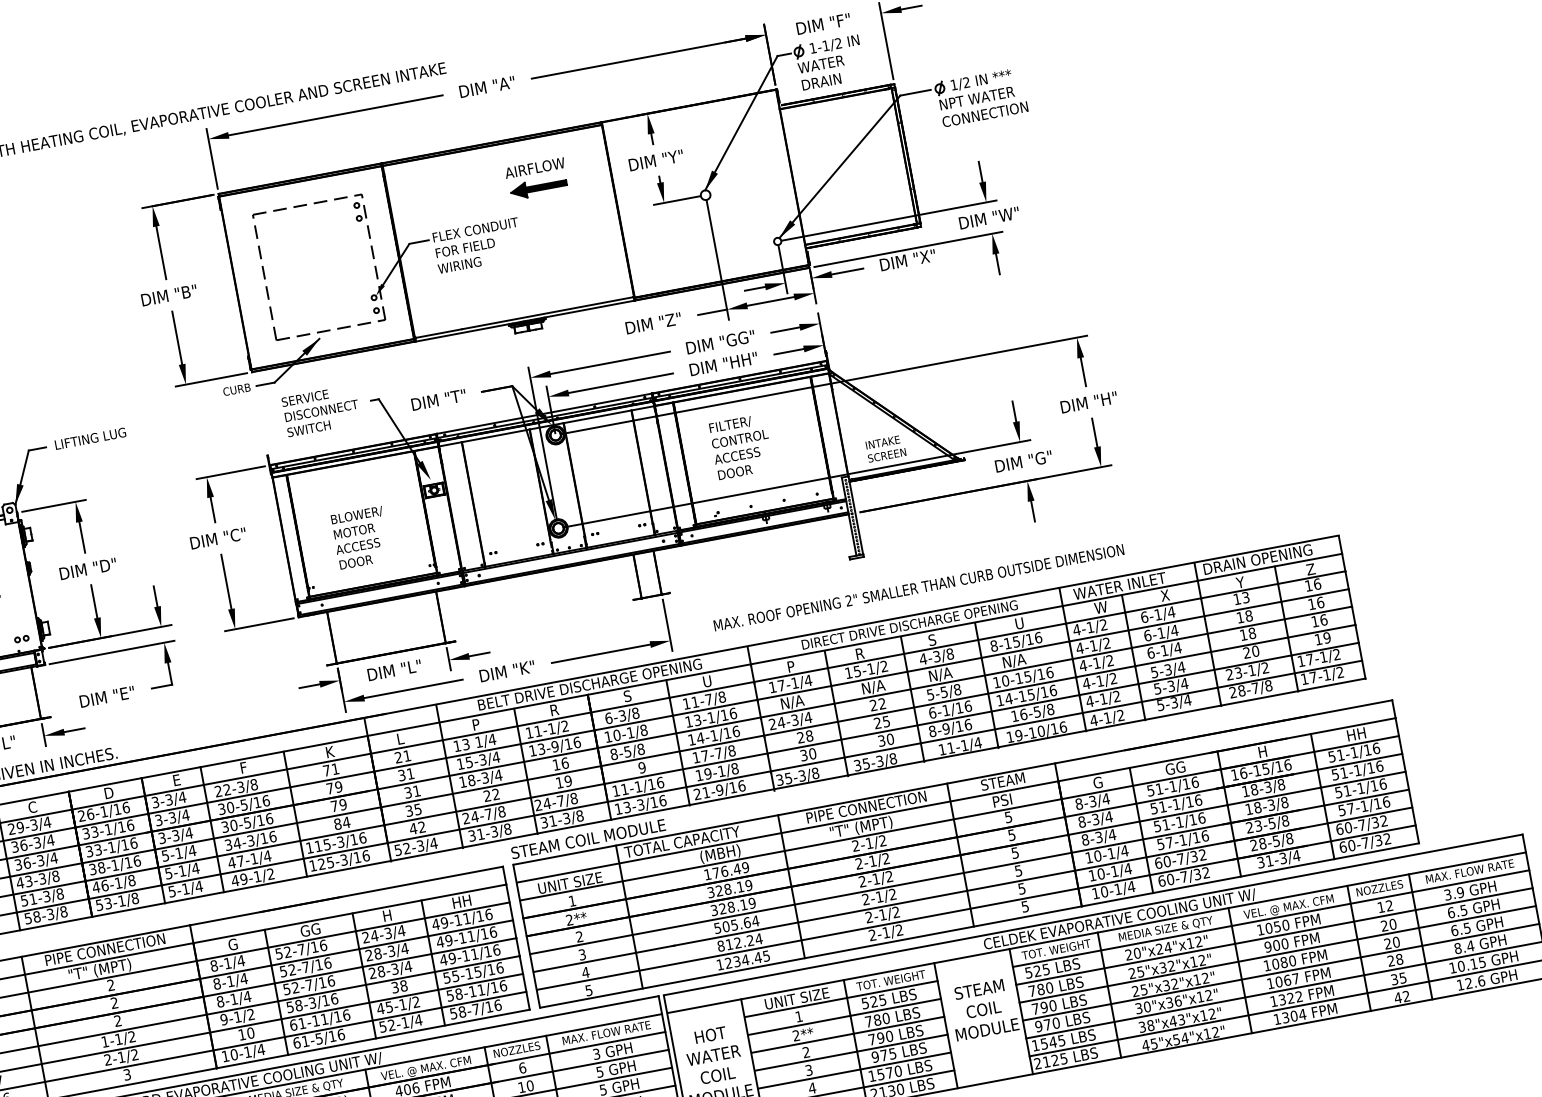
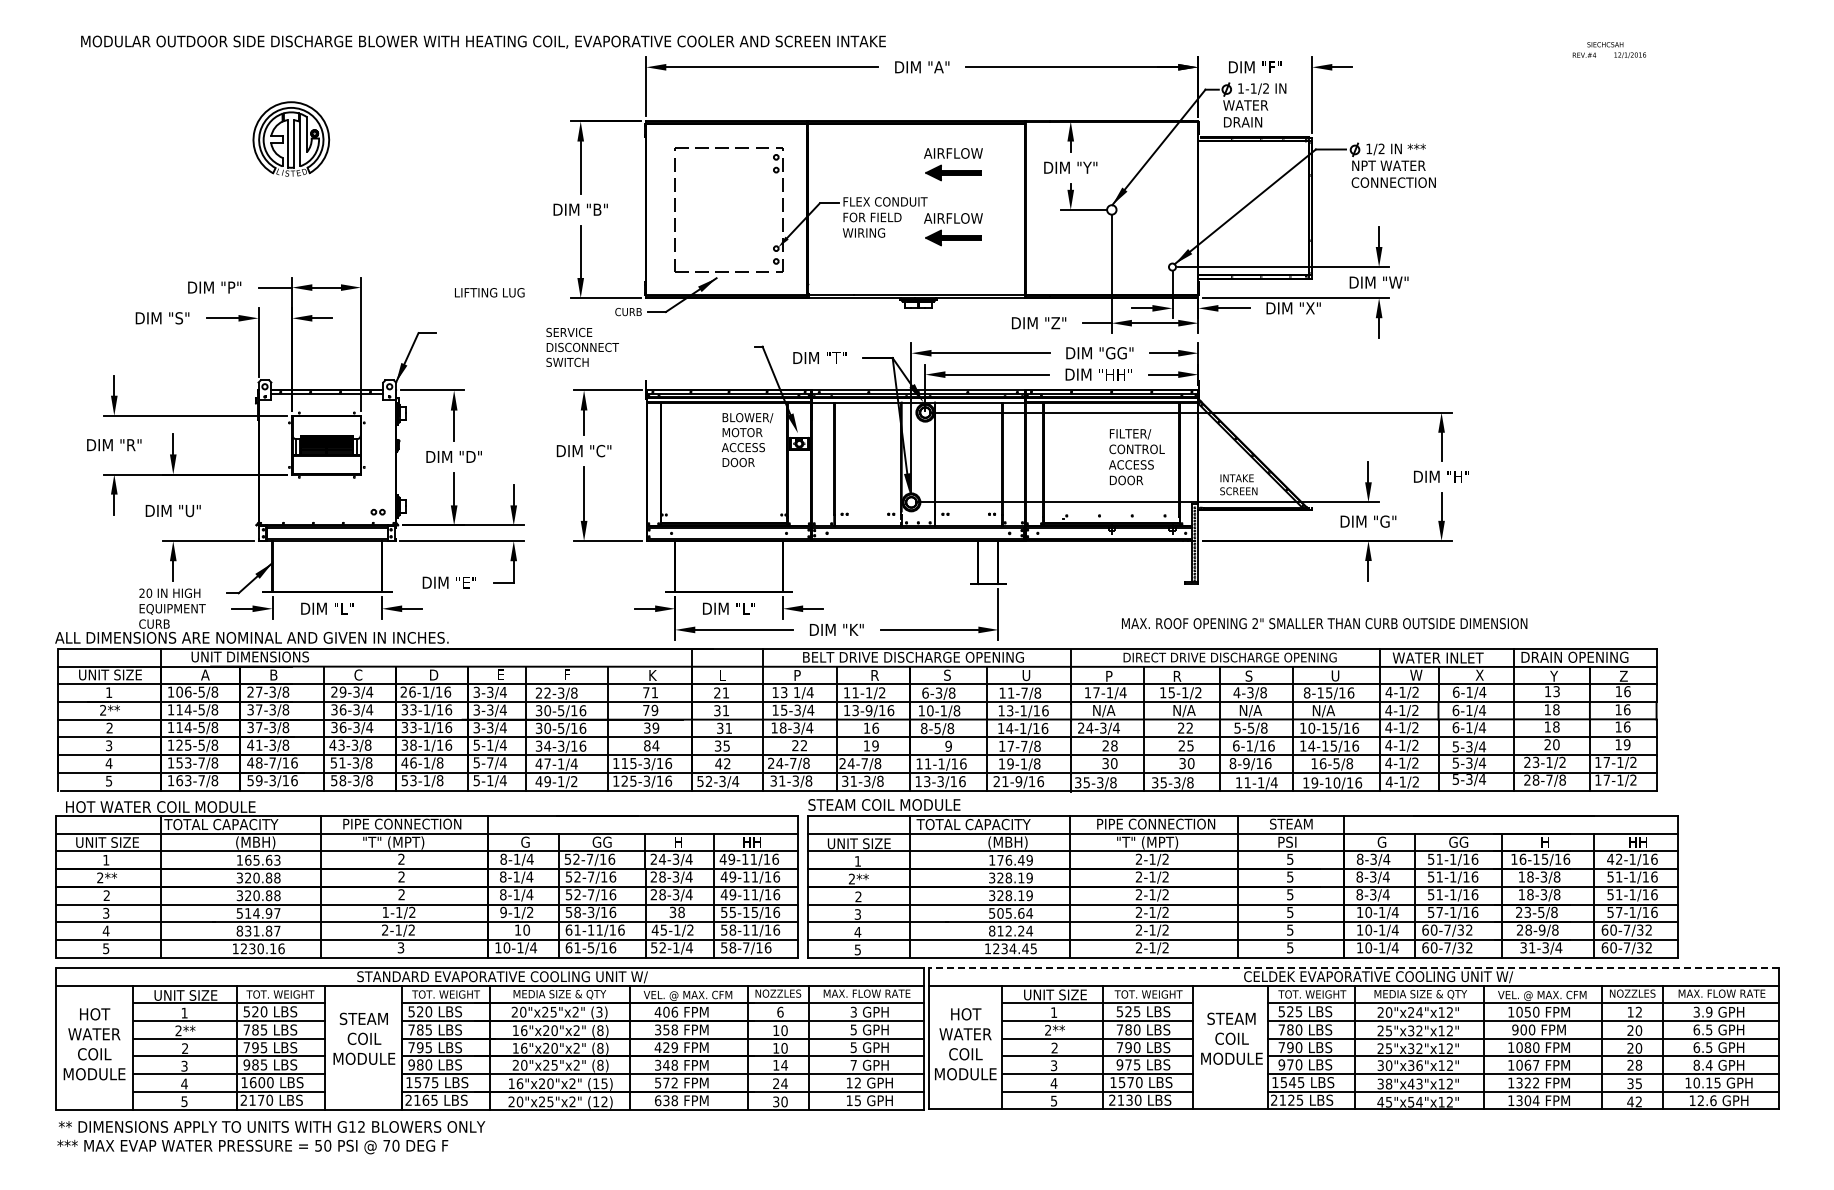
part: (549, 244) -> (953, 229), added
text: (321, 409) -> (582, 346), moved
text: (90, 438) -> (489, 292), moved
text: (740, 447) -> (1136, 457), moved
text: (360, 538) -> (747, 440), moved
text: (918, 587) -> (1324, 623), moved
text: (1335, 755) -> (1614, 858), 51-1/16 -> 42-1/16
text: (334, 805) -> (647, 727), 79 -> 39
text: (1275, 840) -> (1541, 929), 28-5/8 -> 28-9/8
text: (182, 870) -> (490, 762), 5-1/4 -> 5-7/4
line: (1093, 914) -> (1354, 967), solid -> dashed

